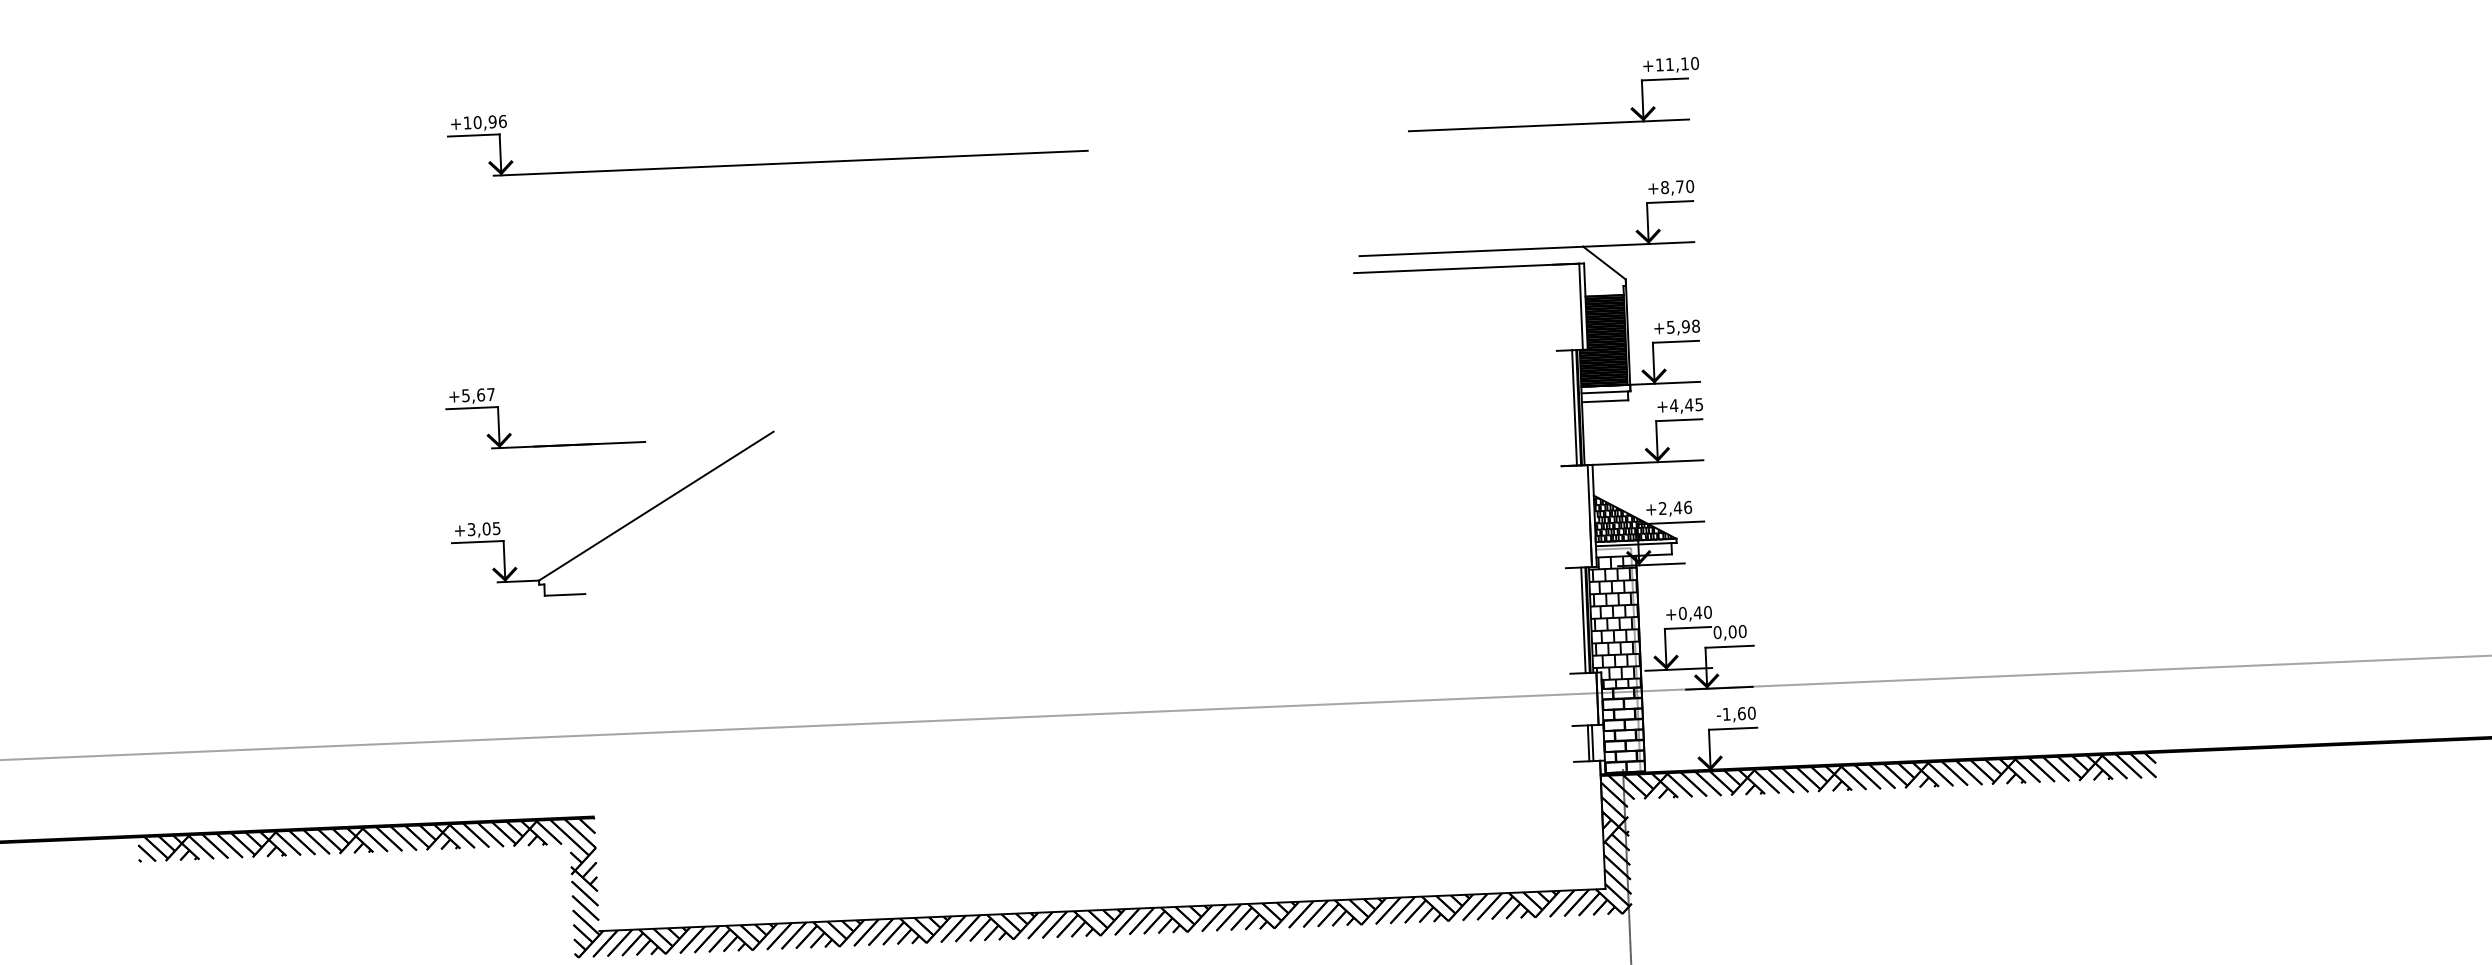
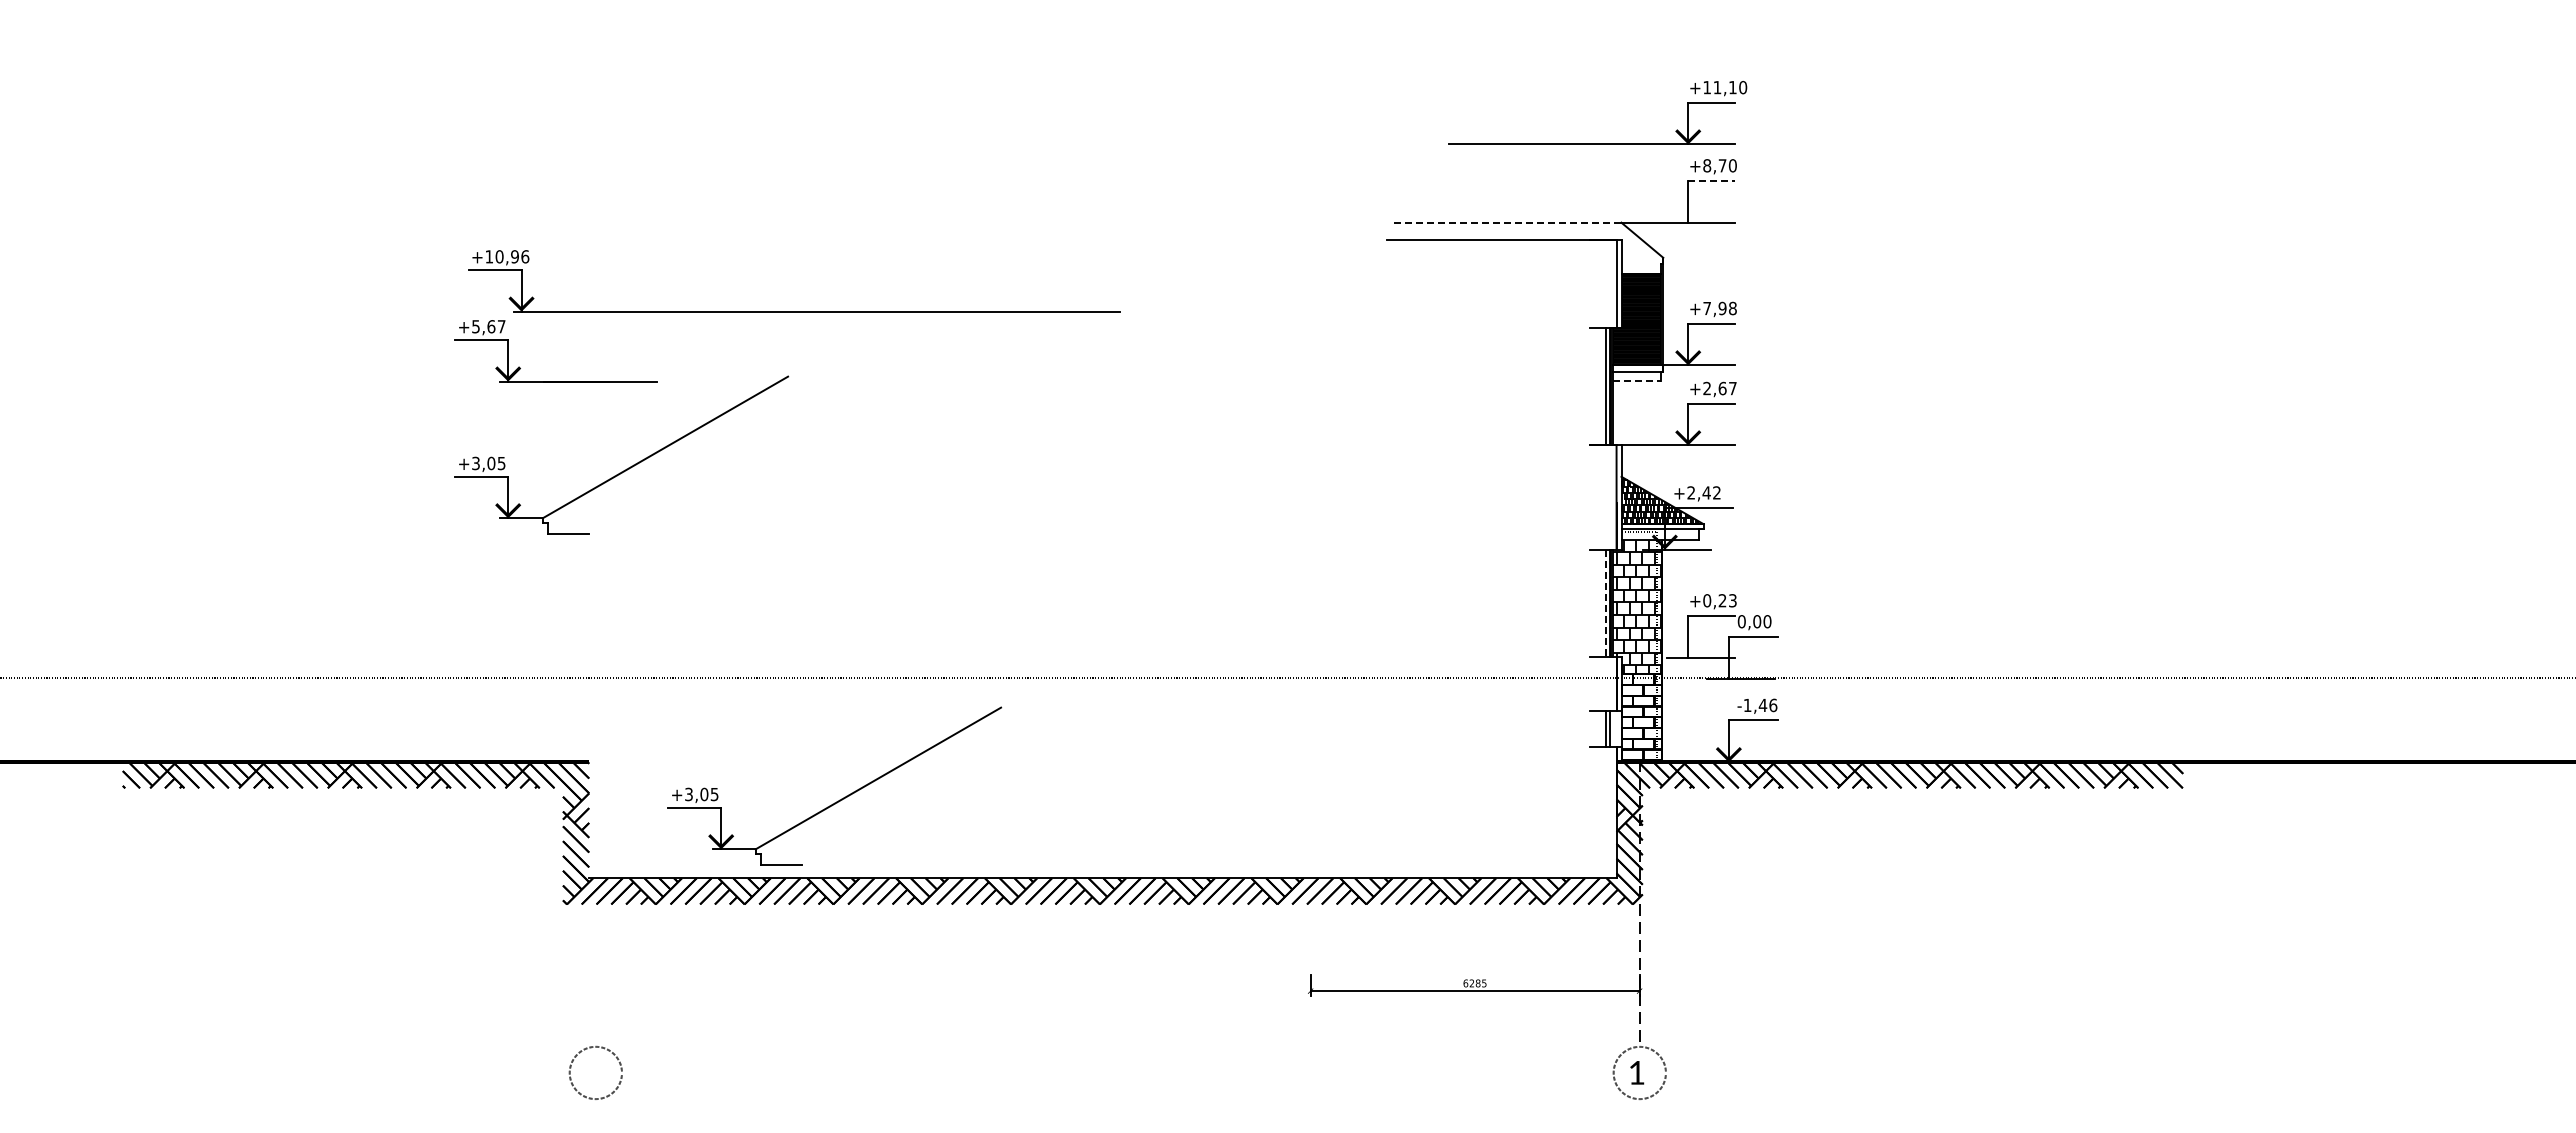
part: (1554, 124) -> (1597, 143), moved
part: (768, 163) -> (794, 311), moved
line: (1669, 201) -> (1711, 180), solid -> dashed
fill: (1648, 236) -> (1688, 214), removed
line: (1470, 251) -> (1506, 222), solid -> dashed
text: (1670, 327) -> (1706, 308), +5,98 -> +7,98
line: (1605, 401) -> (1637, 381), solid -> dashed
text: (1686, 405) -> (1719, 388), +4,45 -> +2,67
text: (1688, 507) -> (1717, 492), +2,46 -> +2,42
text: (1702, 612) -> (1727, 600), +0,40 -> +0,23
line: (1583, 620) -> (1605, 603), solid -> dashed
fill: (1666, 661) -> (1688, 649), removed
fill: (1706, 680) -> (1728, 670), removed
text: (1746, 713) -> (1767, 705), -1,60 -> -1,46
part: (843, 842) -> (841, 798), added

